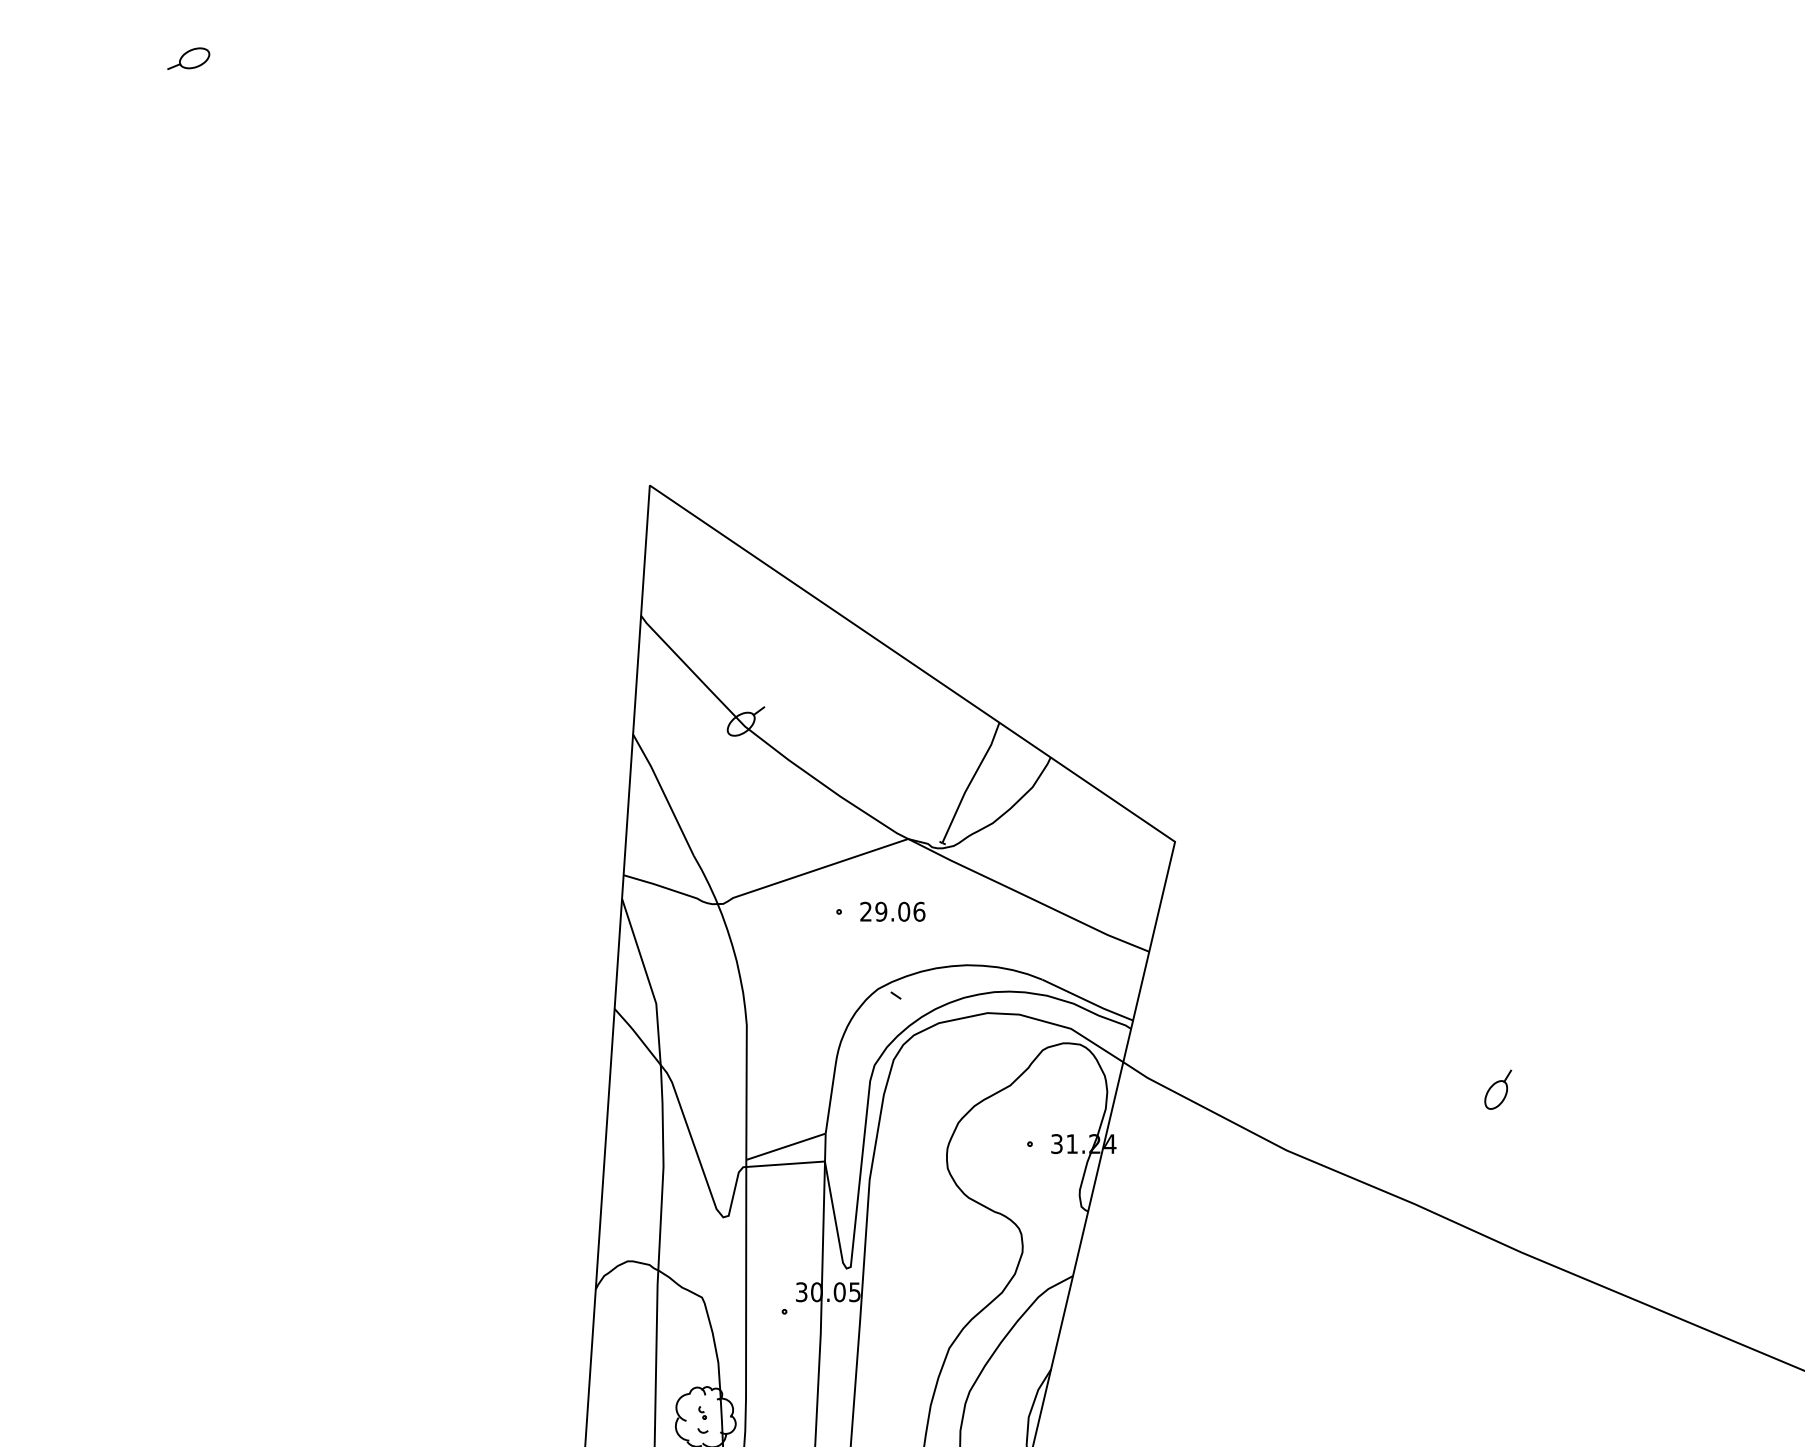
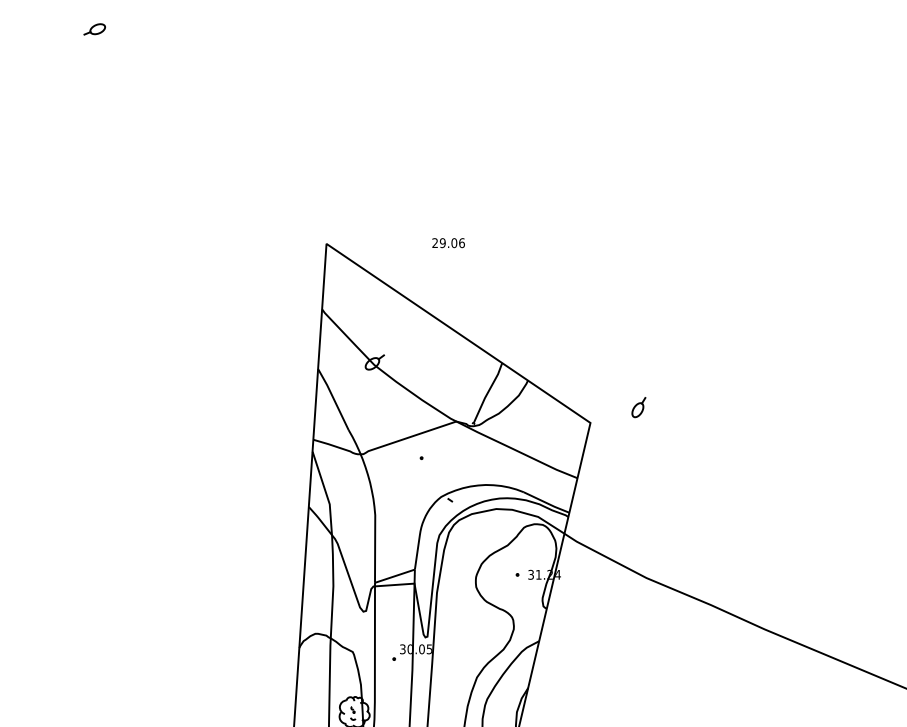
text: (892, 912) -> (448, 243), moved
part: (1497, 1089) -> (638, 407), moved

